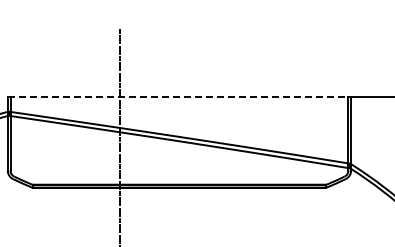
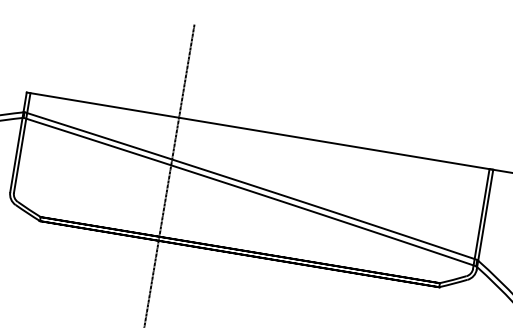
line: (179, 97) -> (260, 131), dashed -> solid

